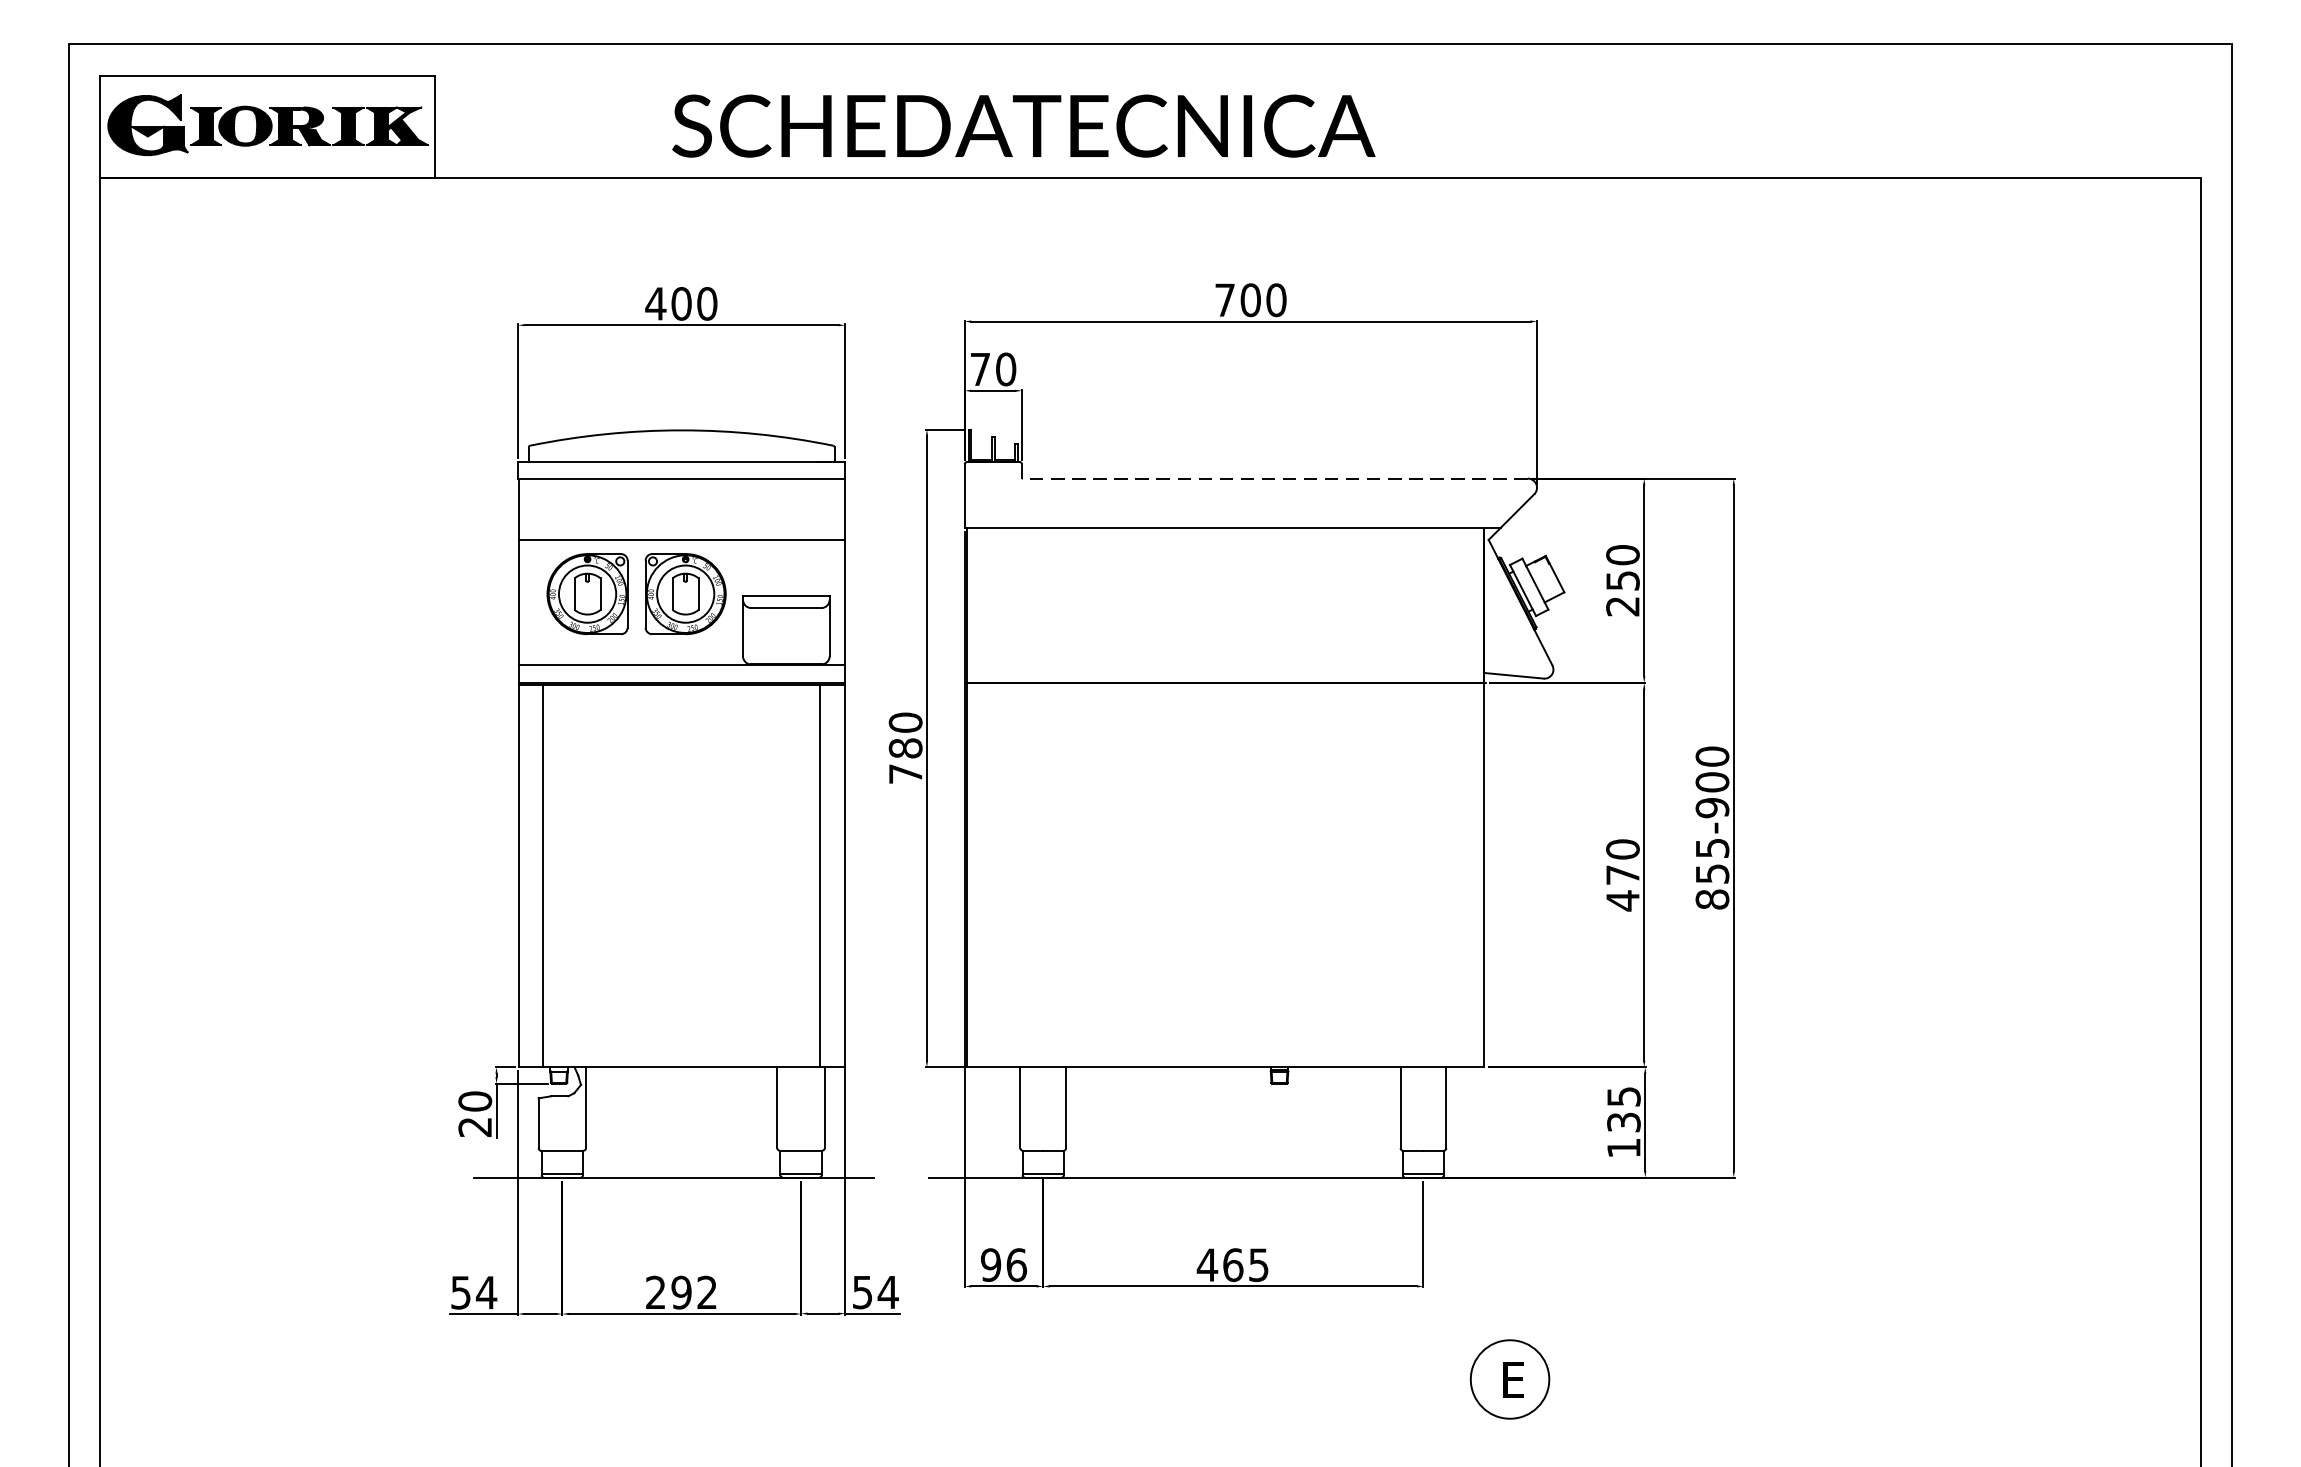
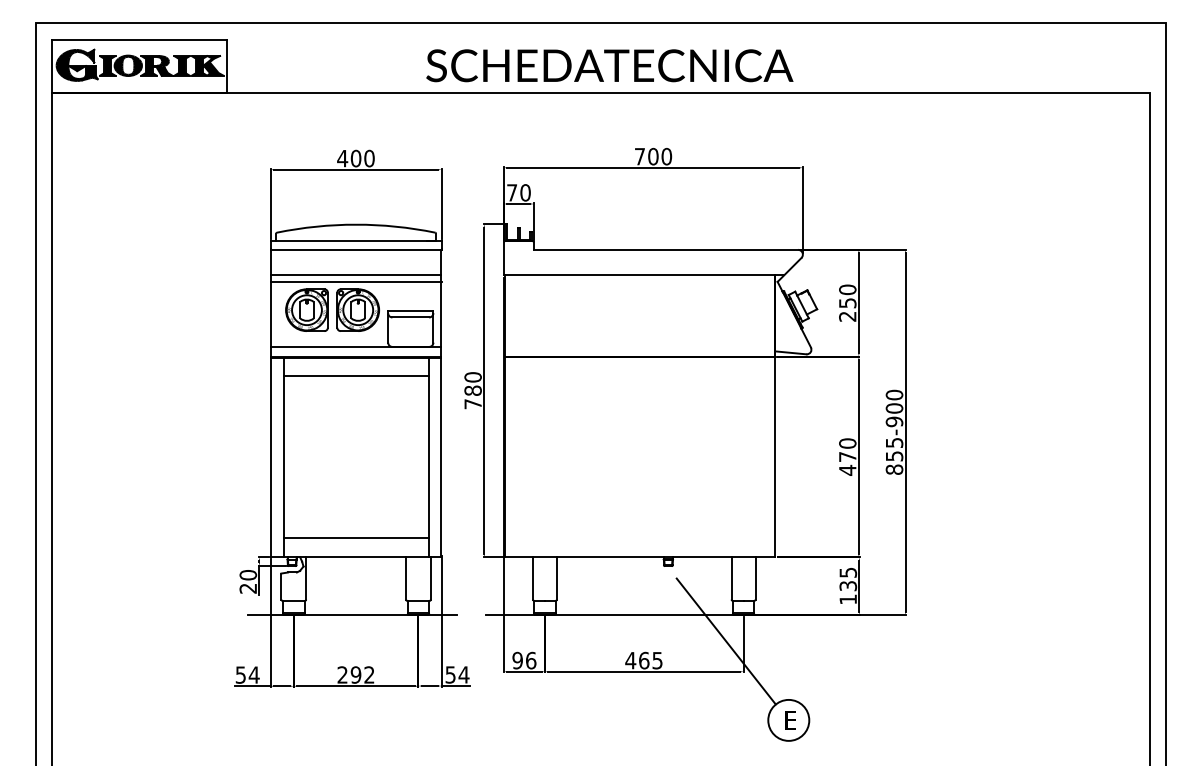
text: (1023, 125) -> (609, 65), moved
line: (1275, 477) -> (666, 249), dashed -> solid
line: (680, 527) -> (355, 275), added
line: (680, 719) -> (355, 375), added
line: (680, 1031) -> (355, 538), added
line: (1388, 1228) -> (725, 641), added

